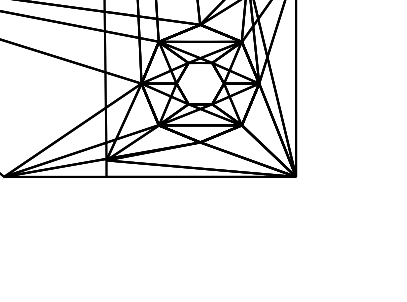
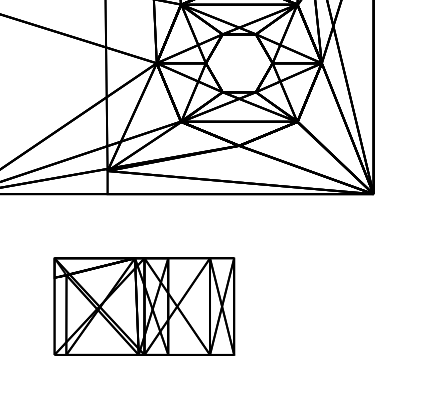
part: (132, 256) -> (144, 305), added

